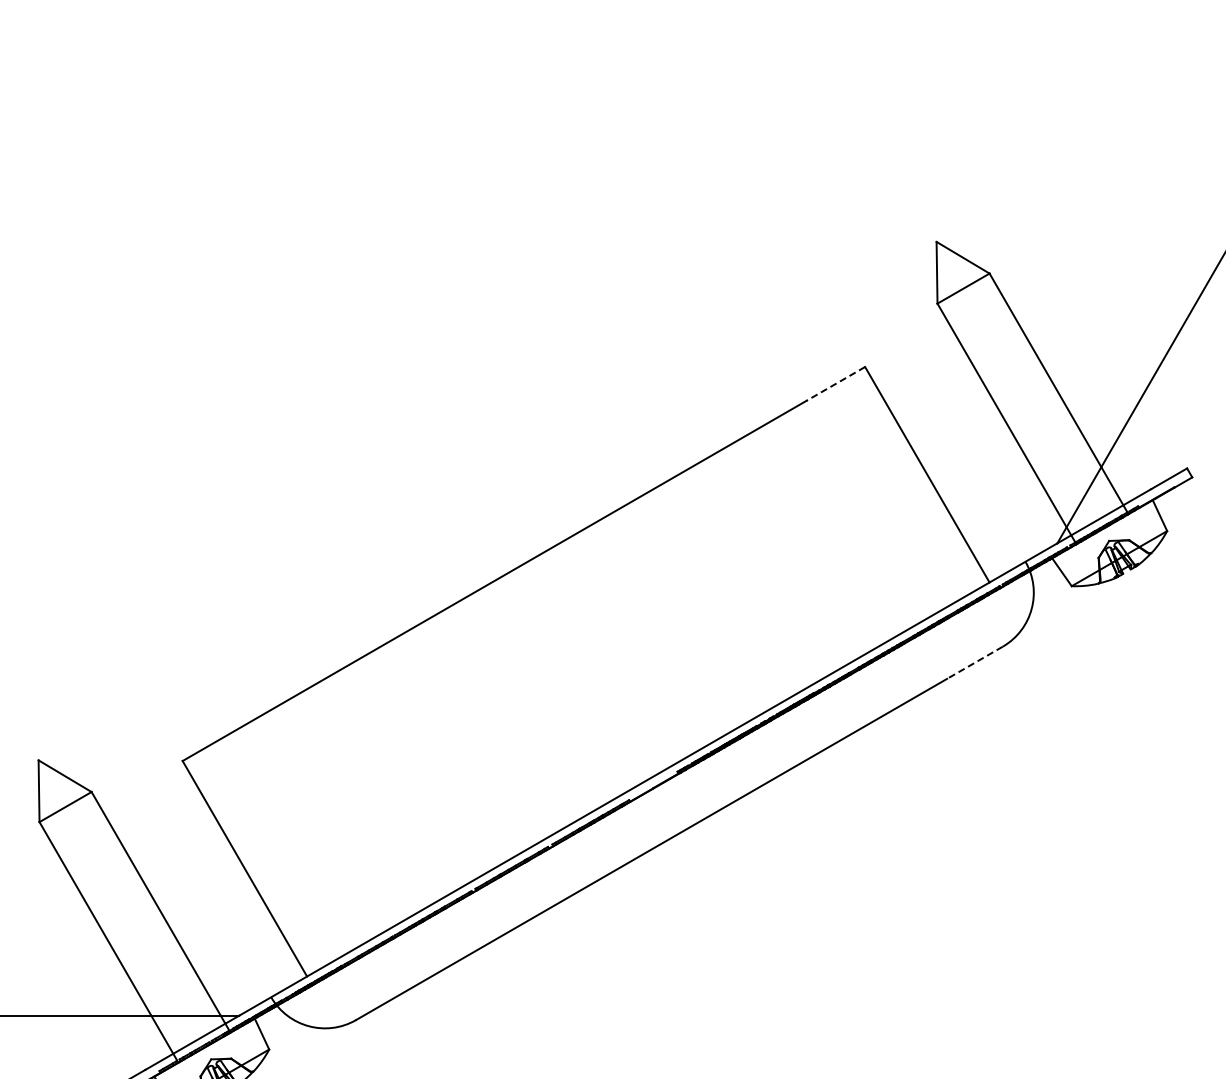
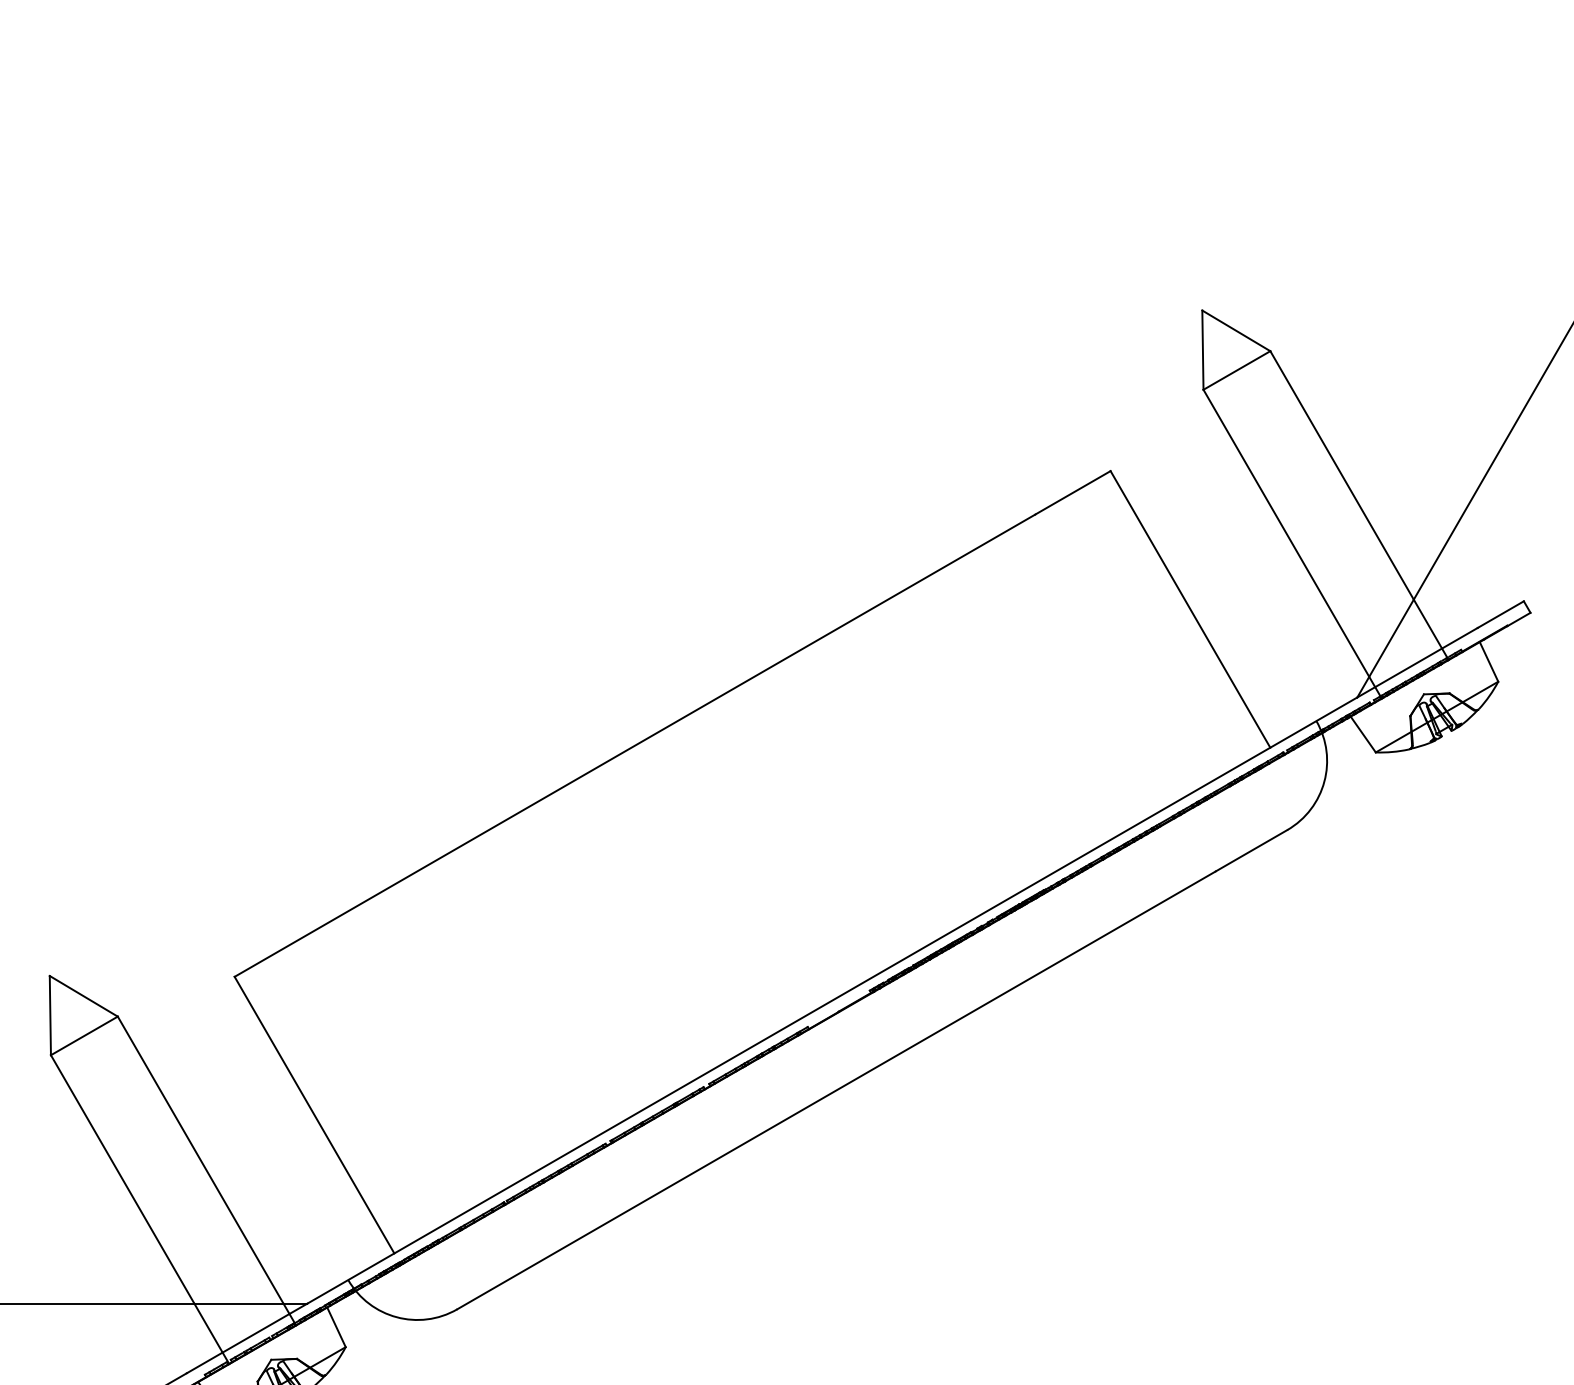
line: (835, 383) -> (1072, 492), dashed -> solid
line: (974, 663) -> (1250, 851), dashed -> solid

